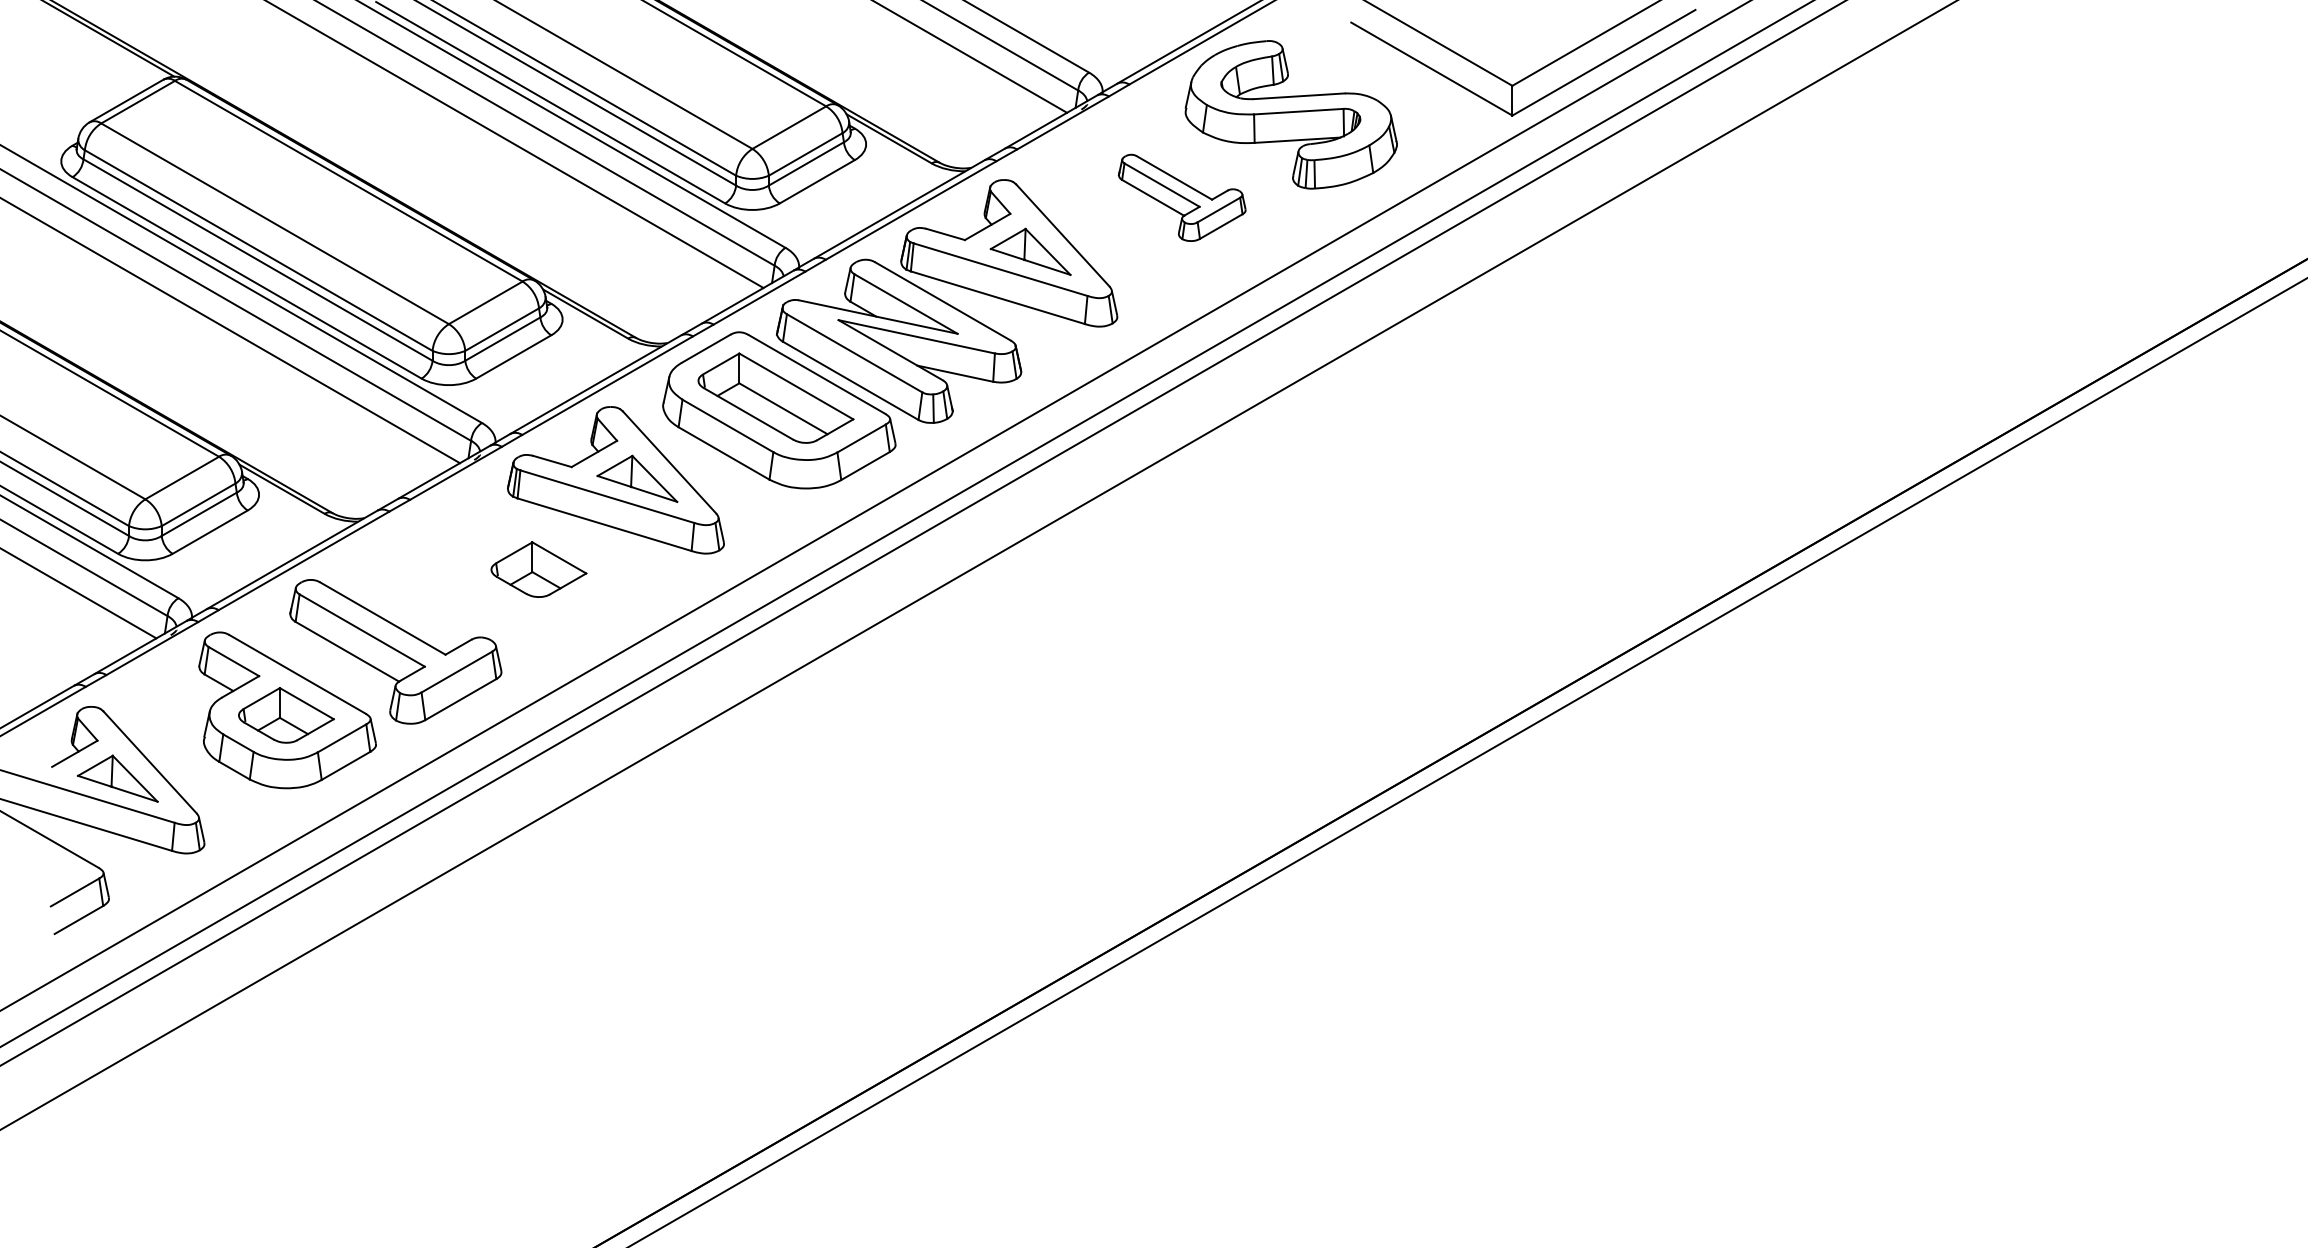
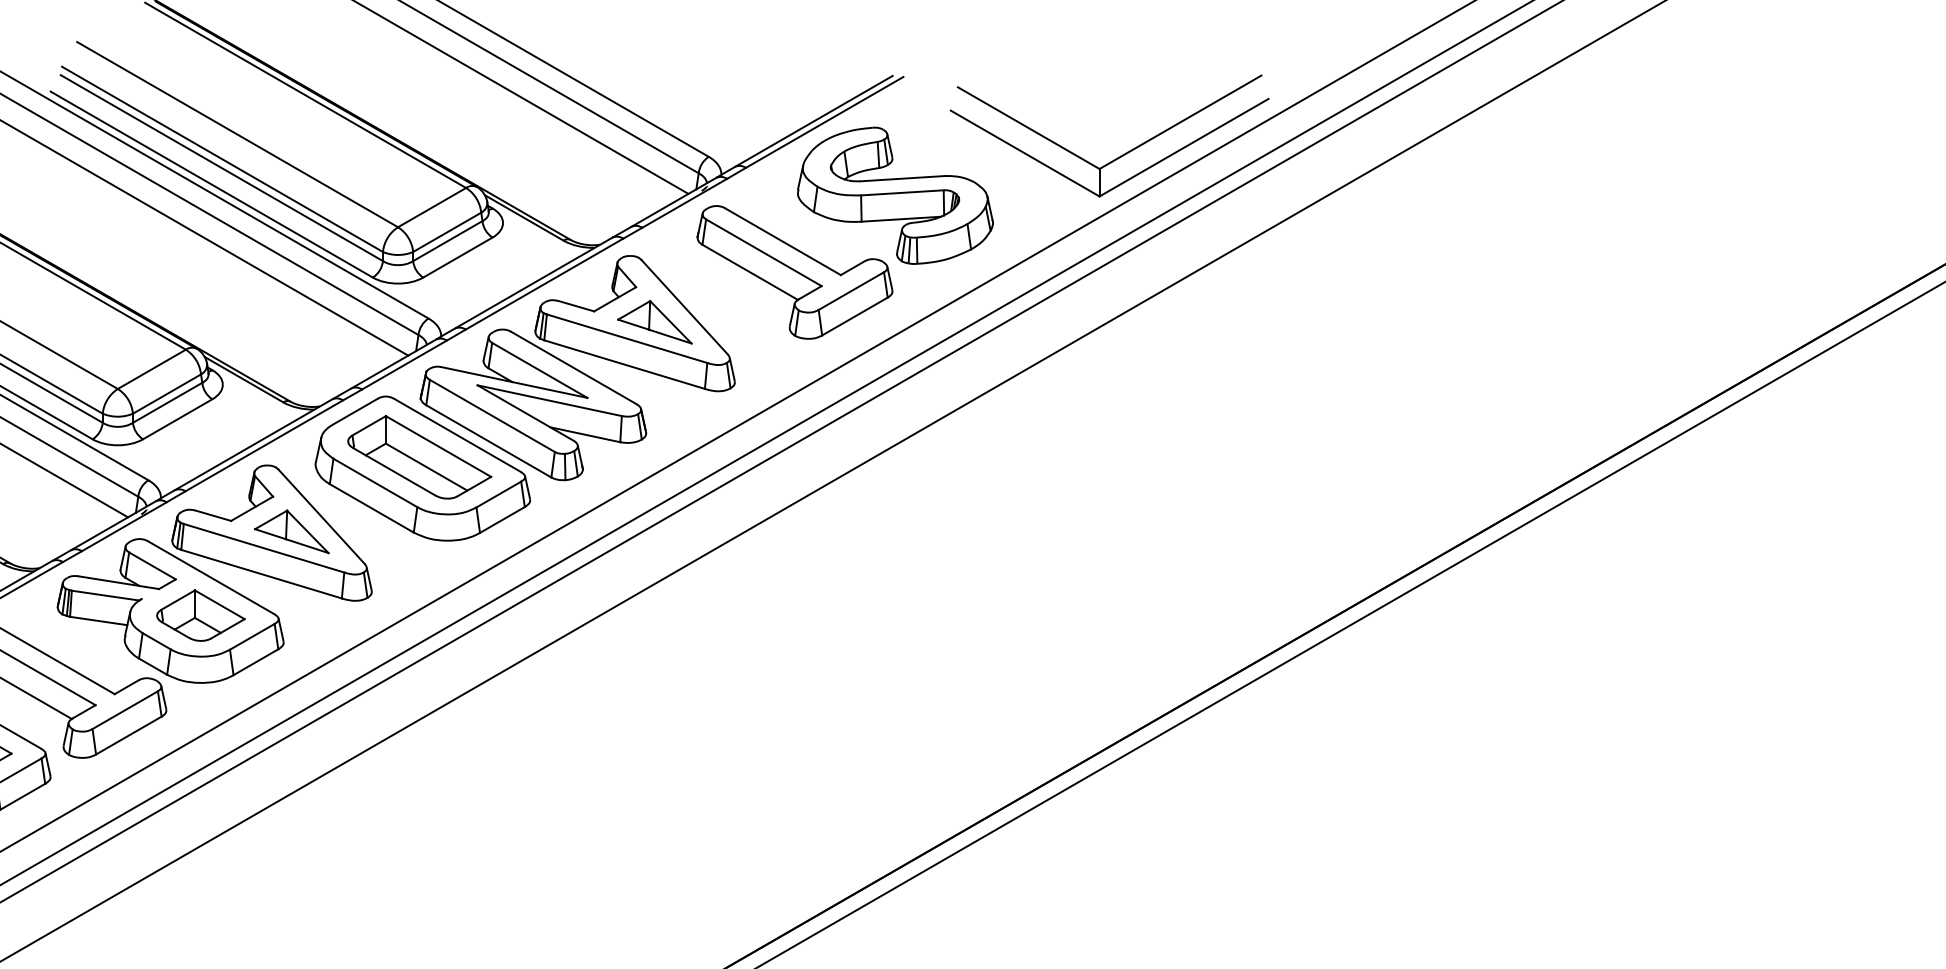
part: (1181, 197) -> (794, 272), size x1.67
part: (505, 564) -> (170, 610), added

